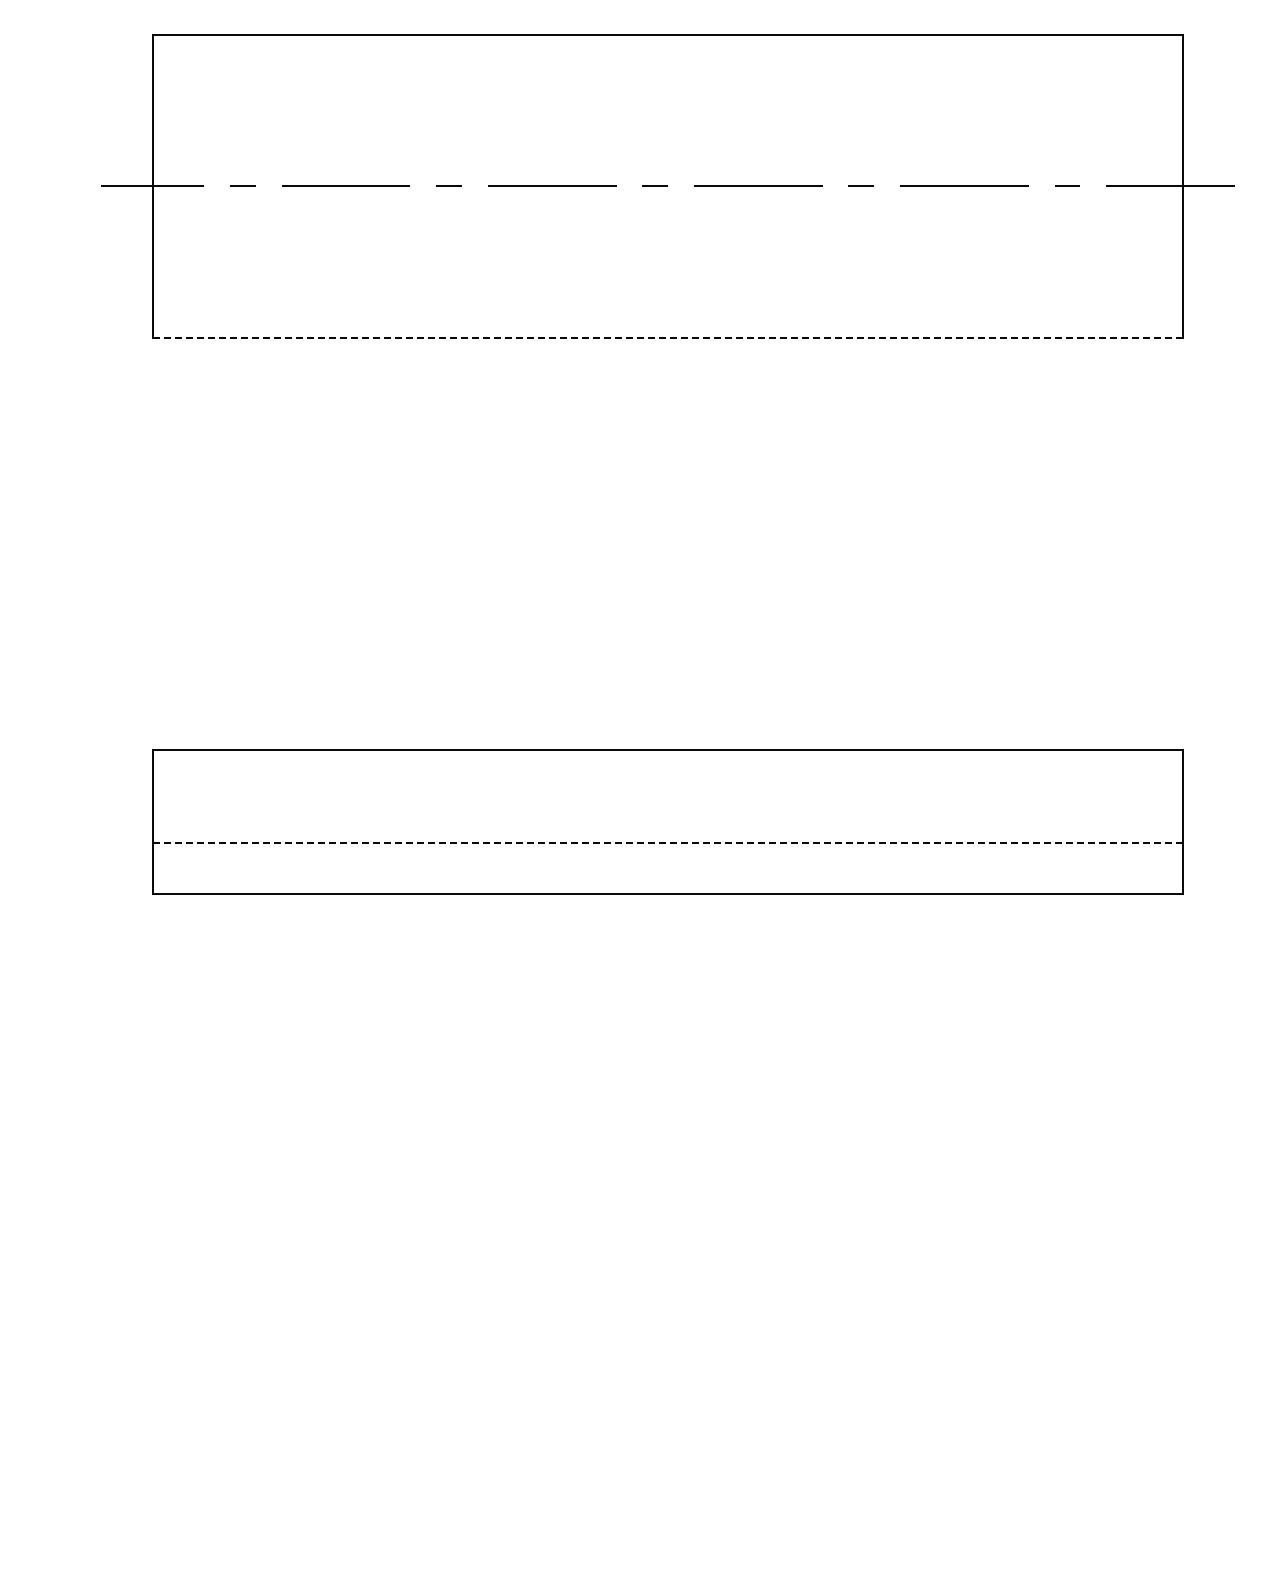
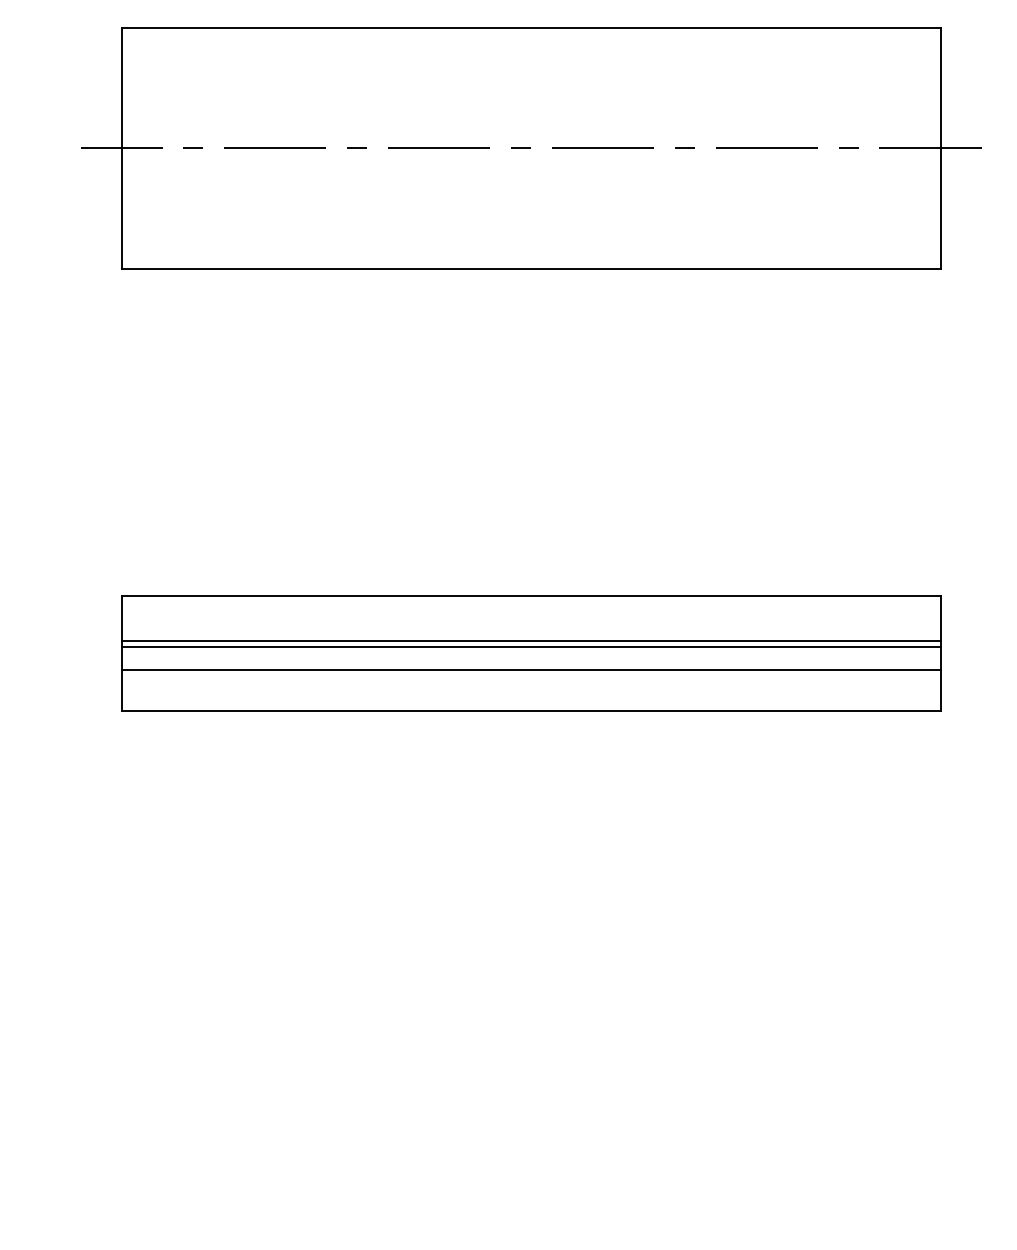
line: (668, 337) -> (531, 268), dashed -> solid
line: (667, 805) -> (530, 640), added
line: (667, 814) -> (530, 647), added
line: (668, 842) -> (531, 669), dashed -> solid

